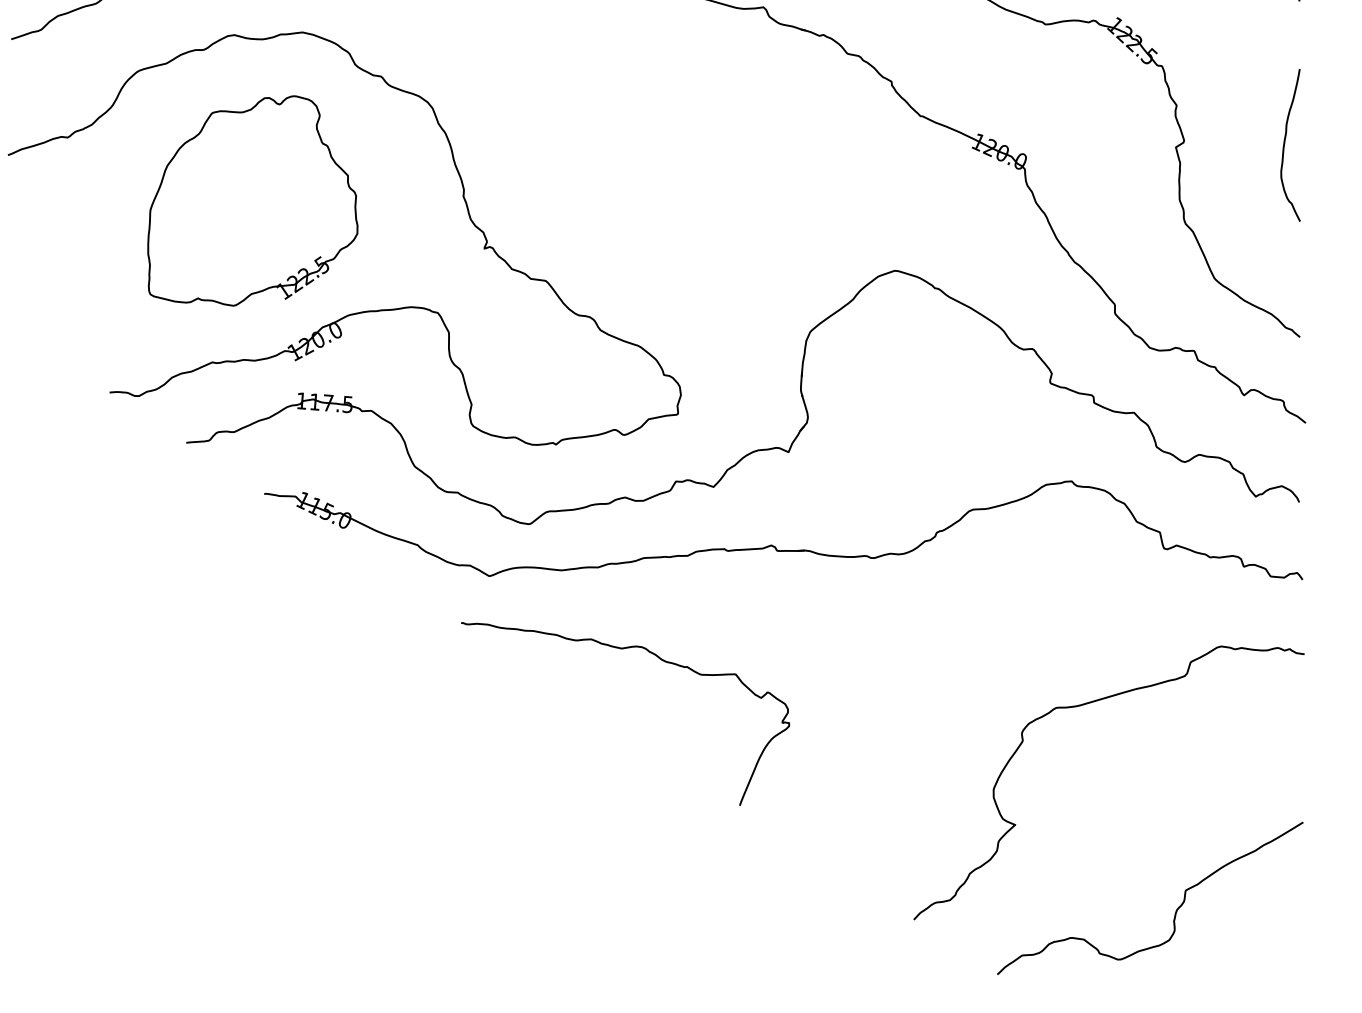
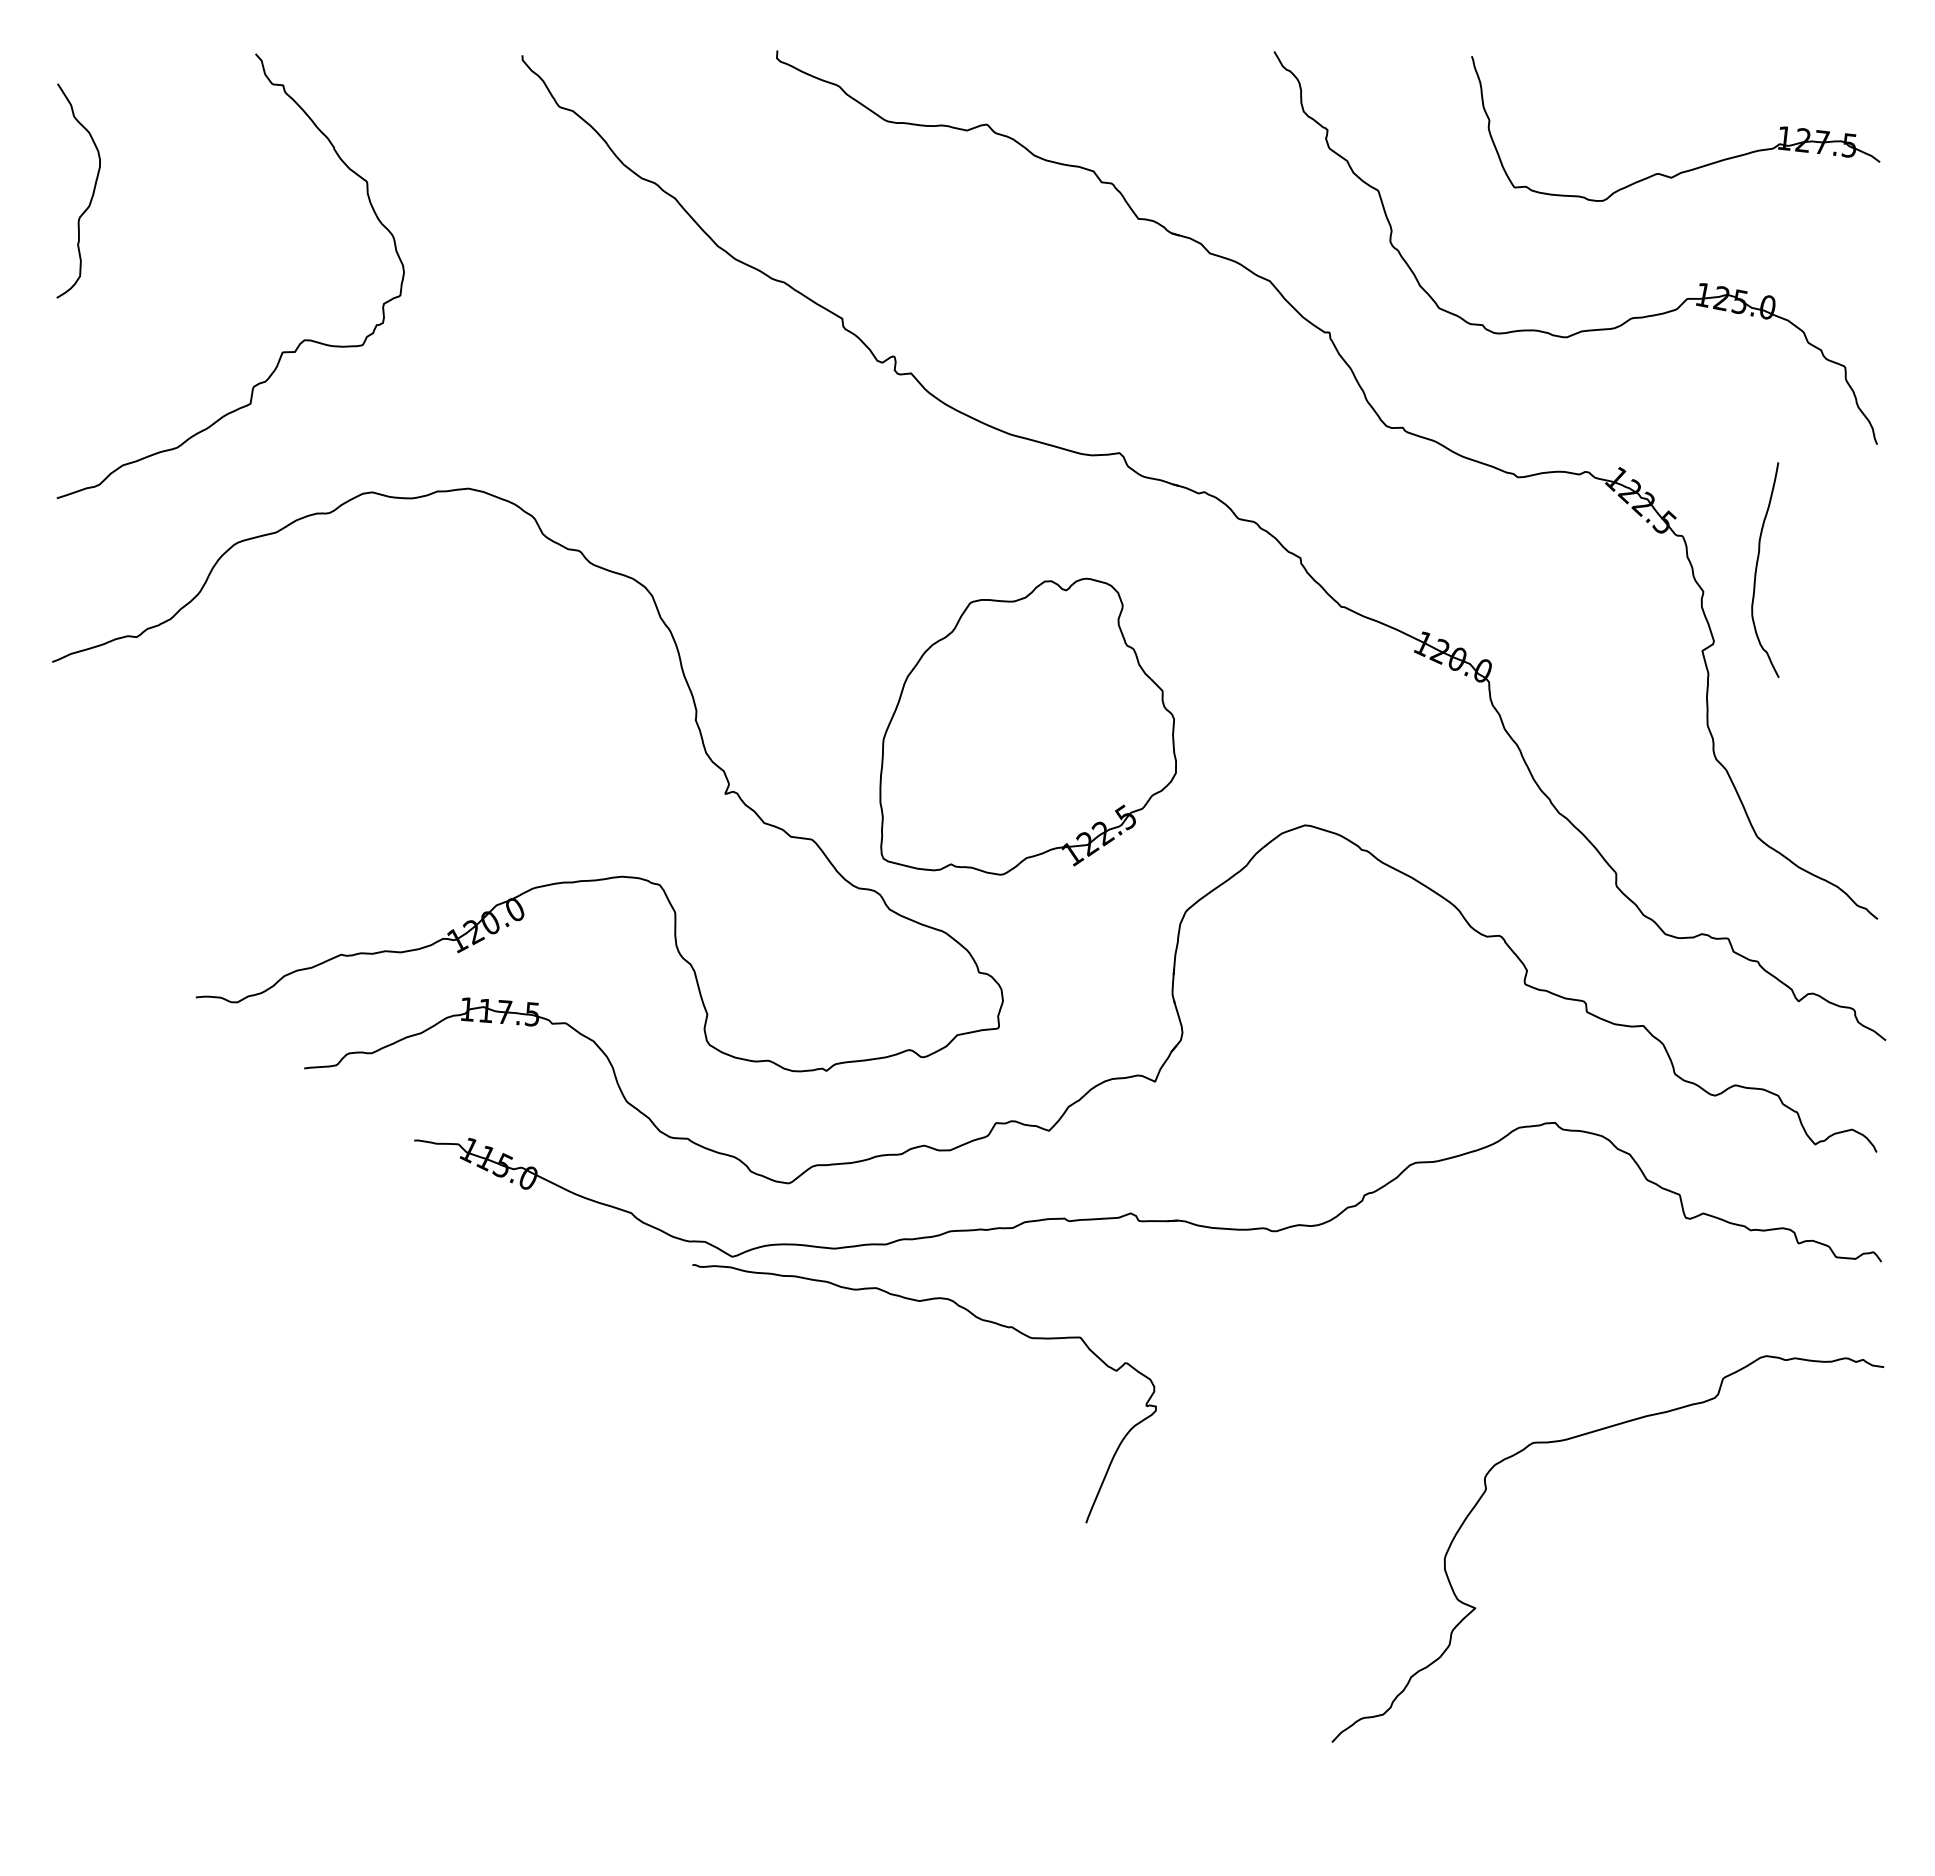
curve: (1285, 144) -> (1757, 568), moved
part: (252, 200) -> (1027, 726), moved
curve: (662, 660) -> (976, 1318), moved
curve: (1176, 910) -> (1702, 1728), removed

